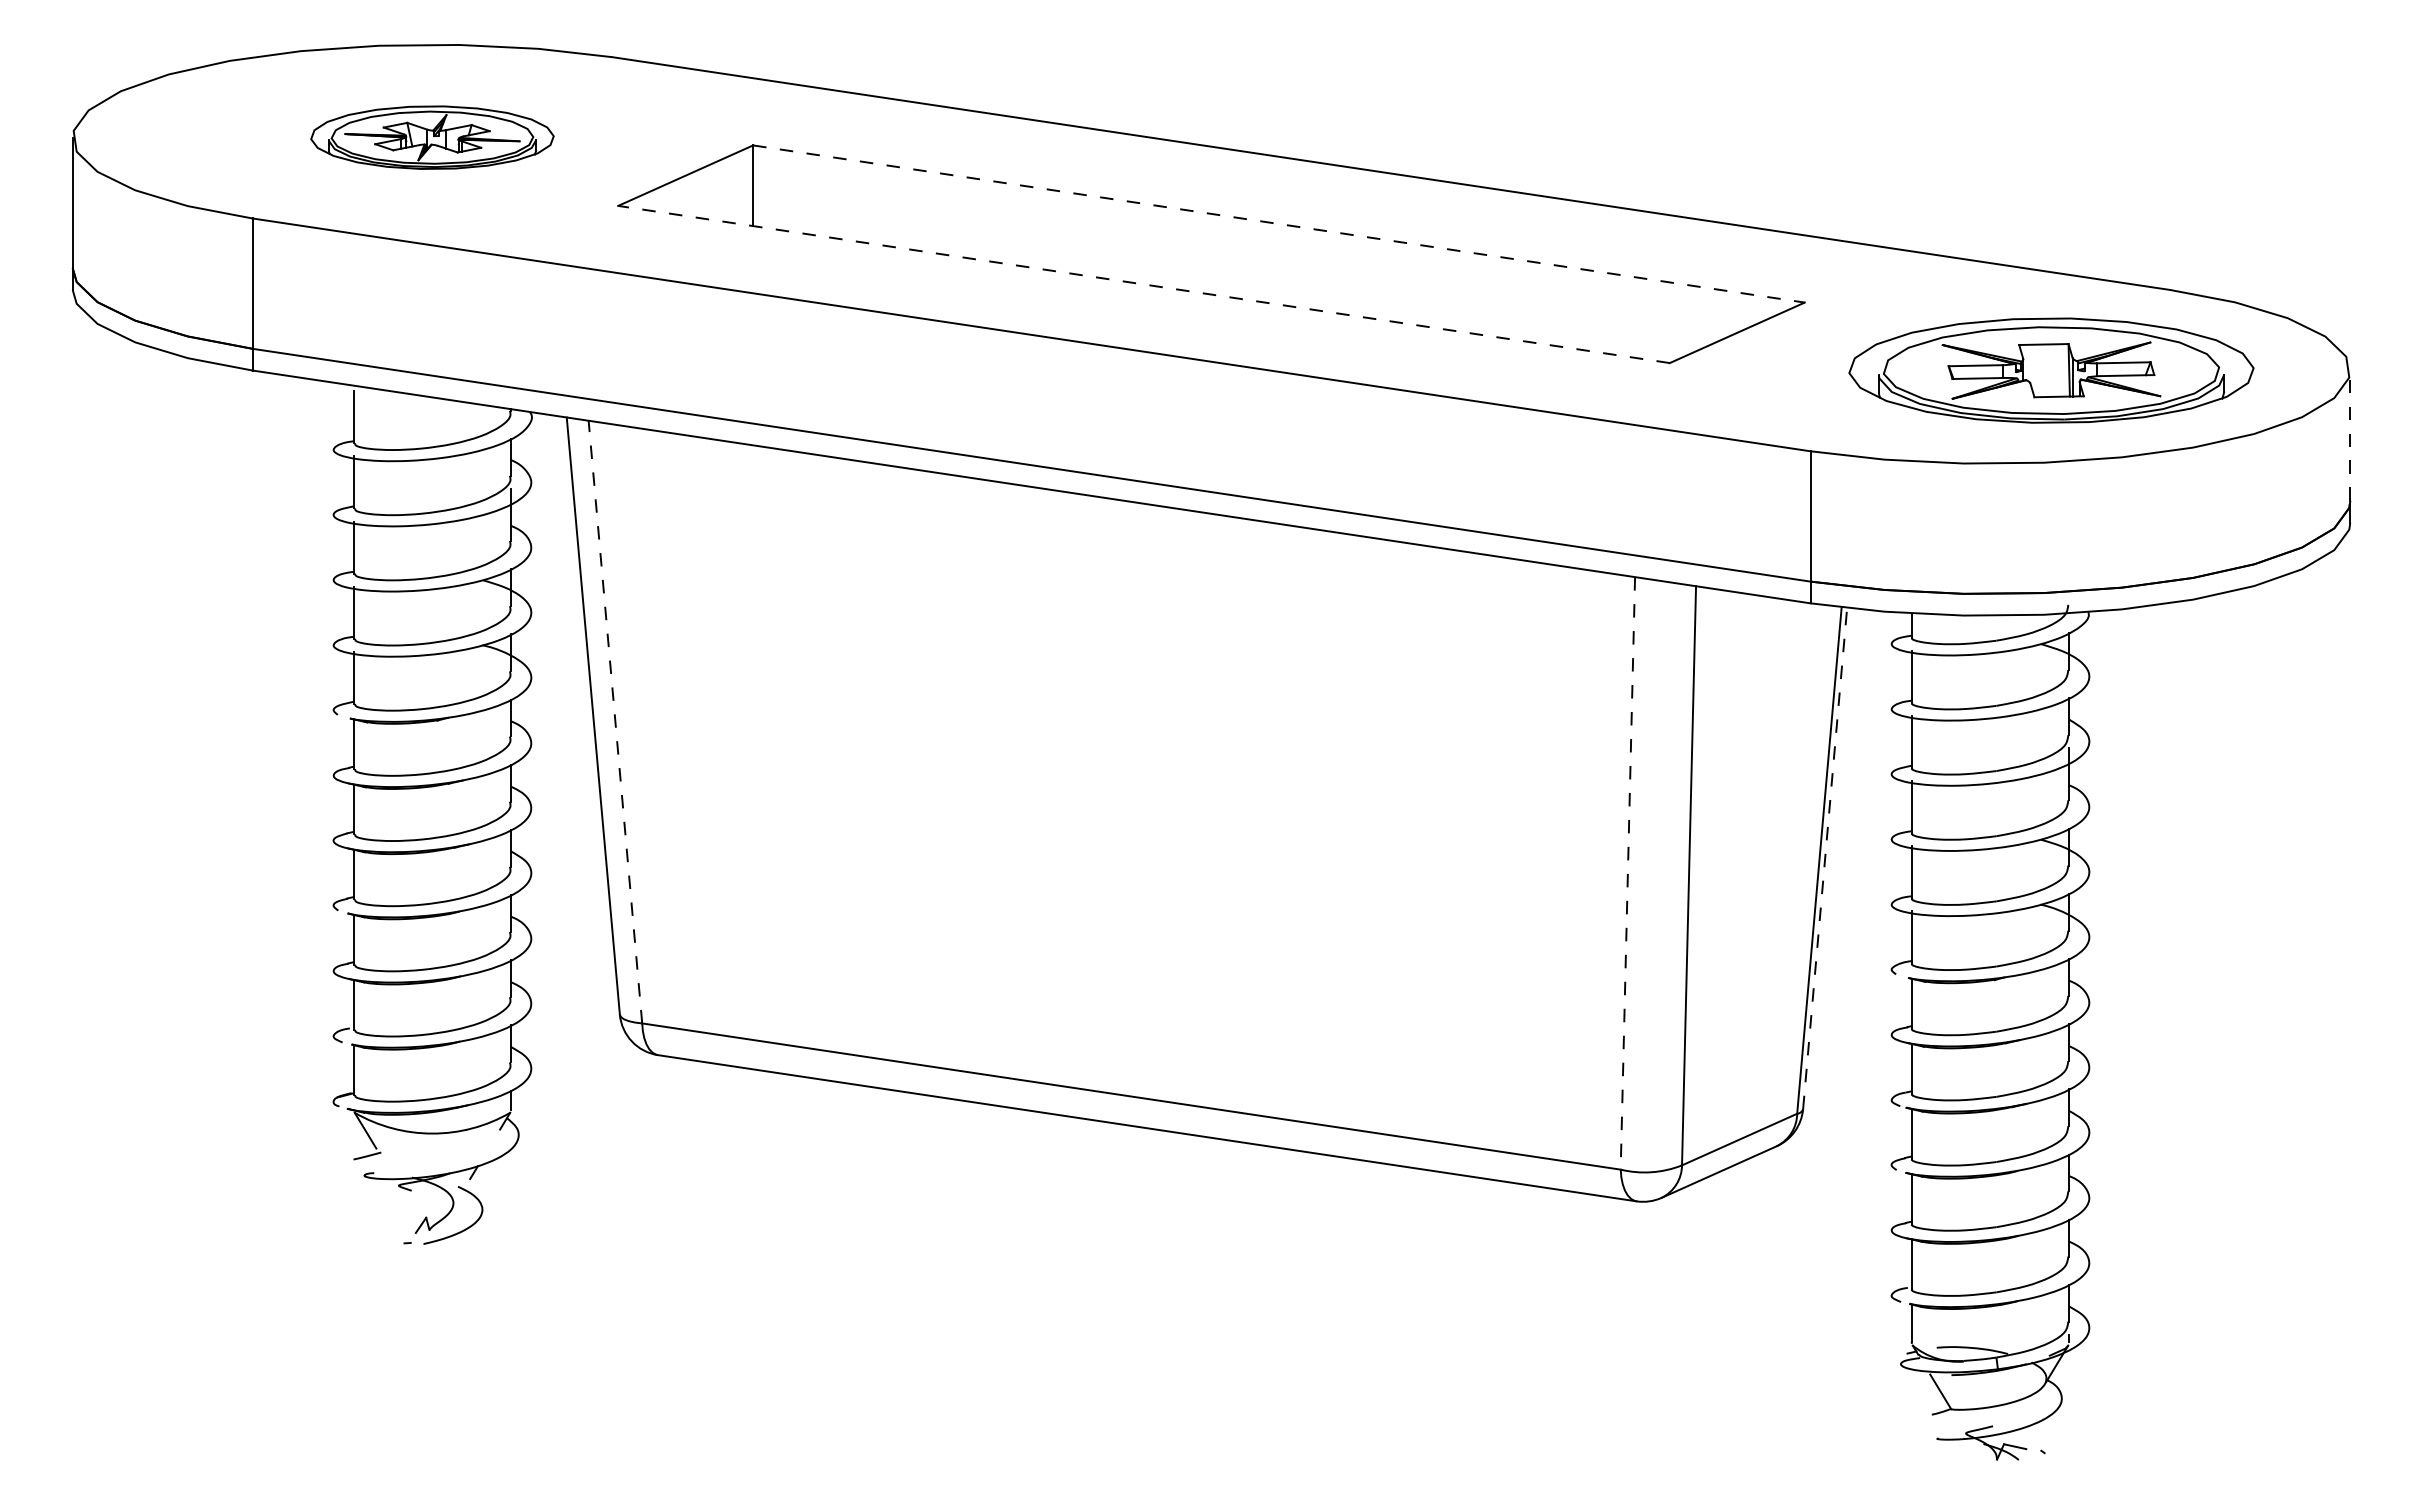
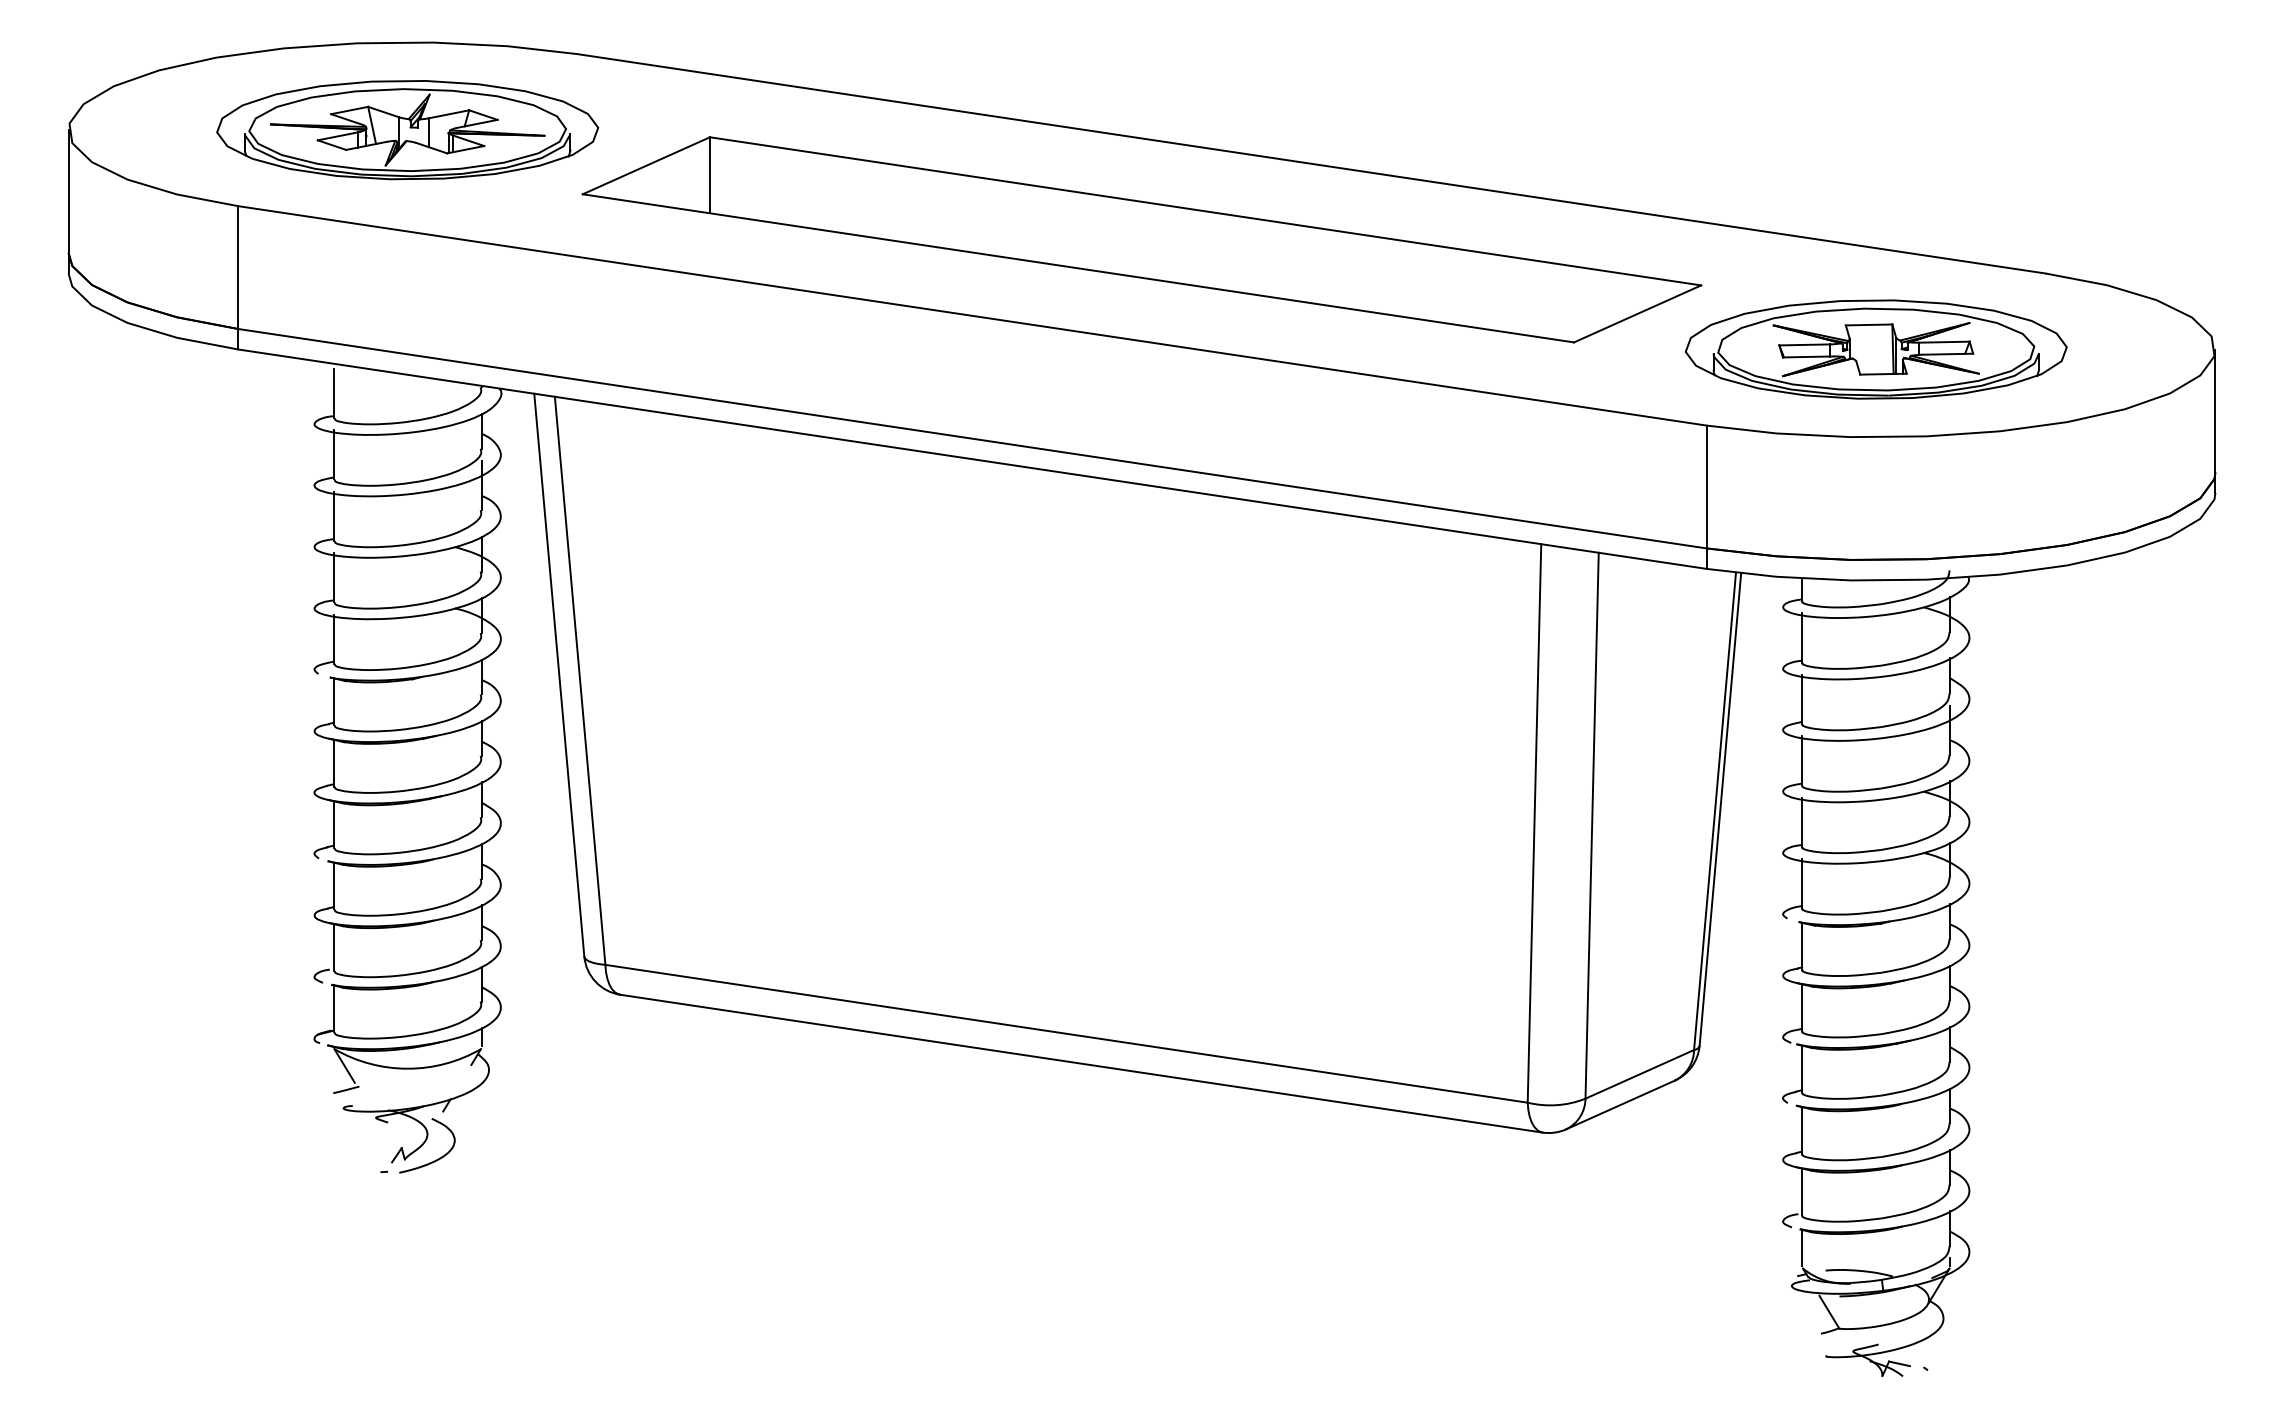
part: (432, 137) -> (407, 129), size x1.67
line: (1278, 224) -> (1205, 211), dashed -> solid
line: (1144, 284) -> (1078, 268), dashed -> solid
part: (2051, 370) -> (1876, 349), moved
line: (2350, 435) -> (2215, 410), dashed -> solid
line: (615, 722) -> (580, 681), dashed -> solid
line: (1825, 858) -> (1720, 809), dashed -> solid
line: (1627, 873) -> (1534, 823), dashed -> solid

